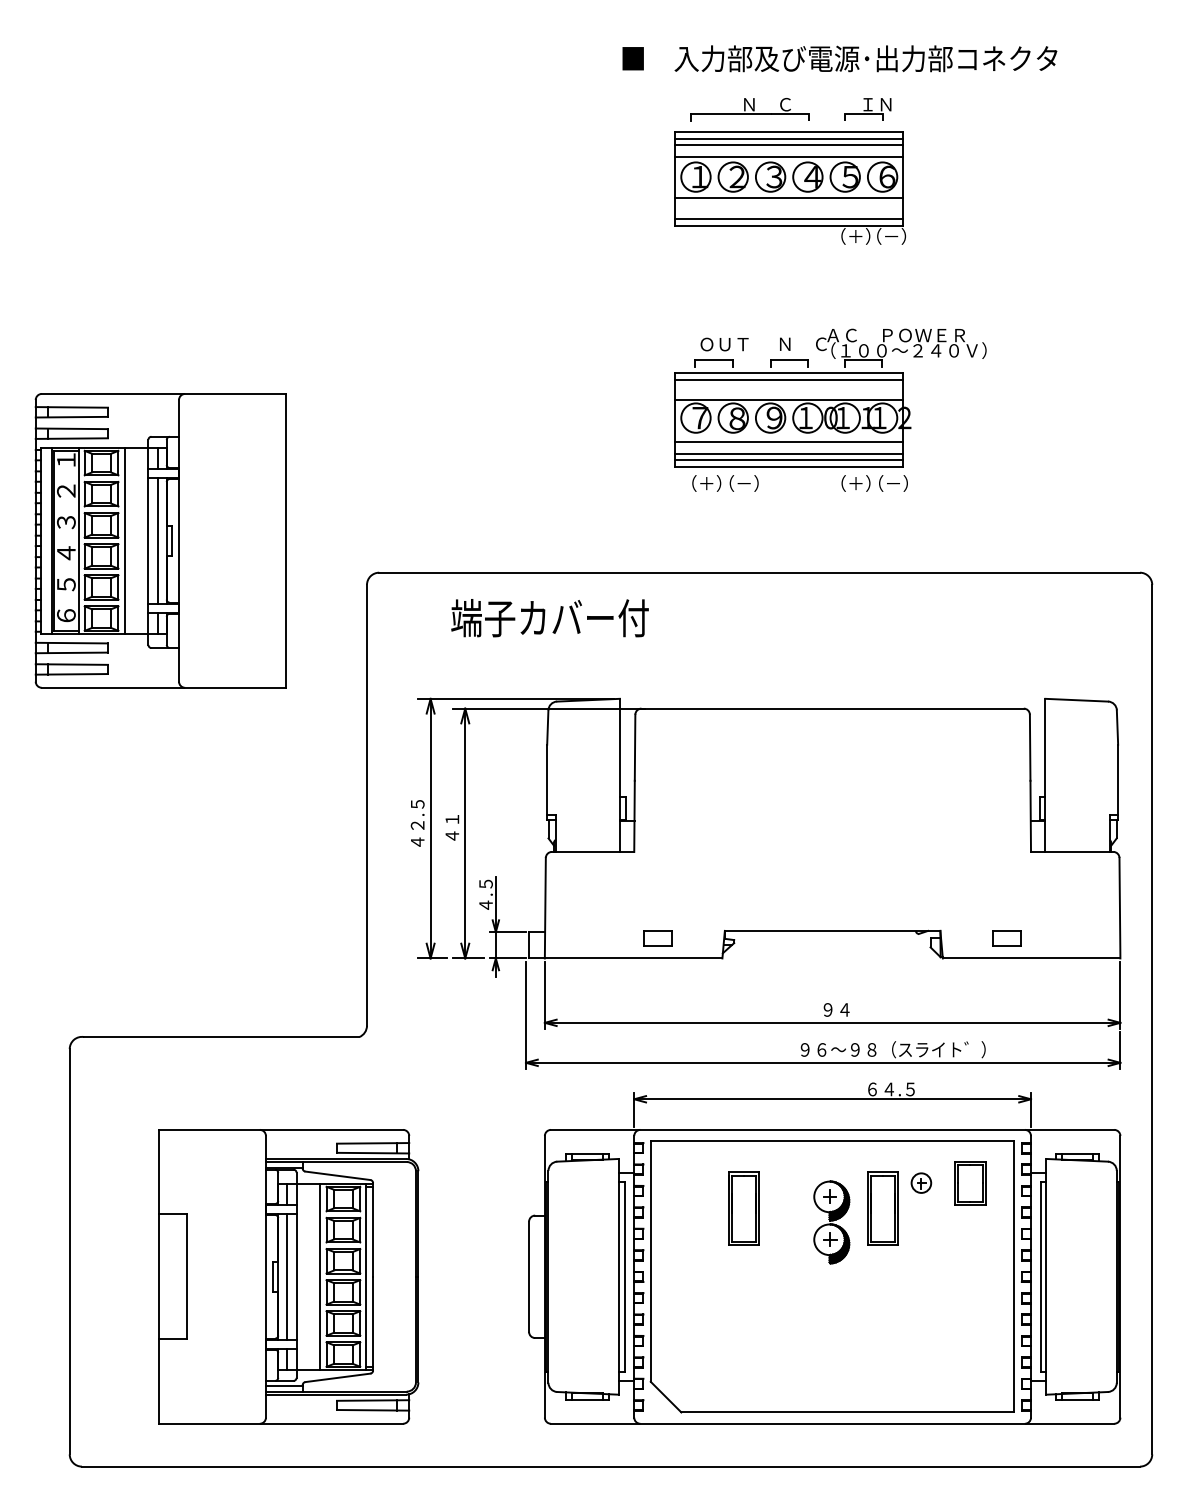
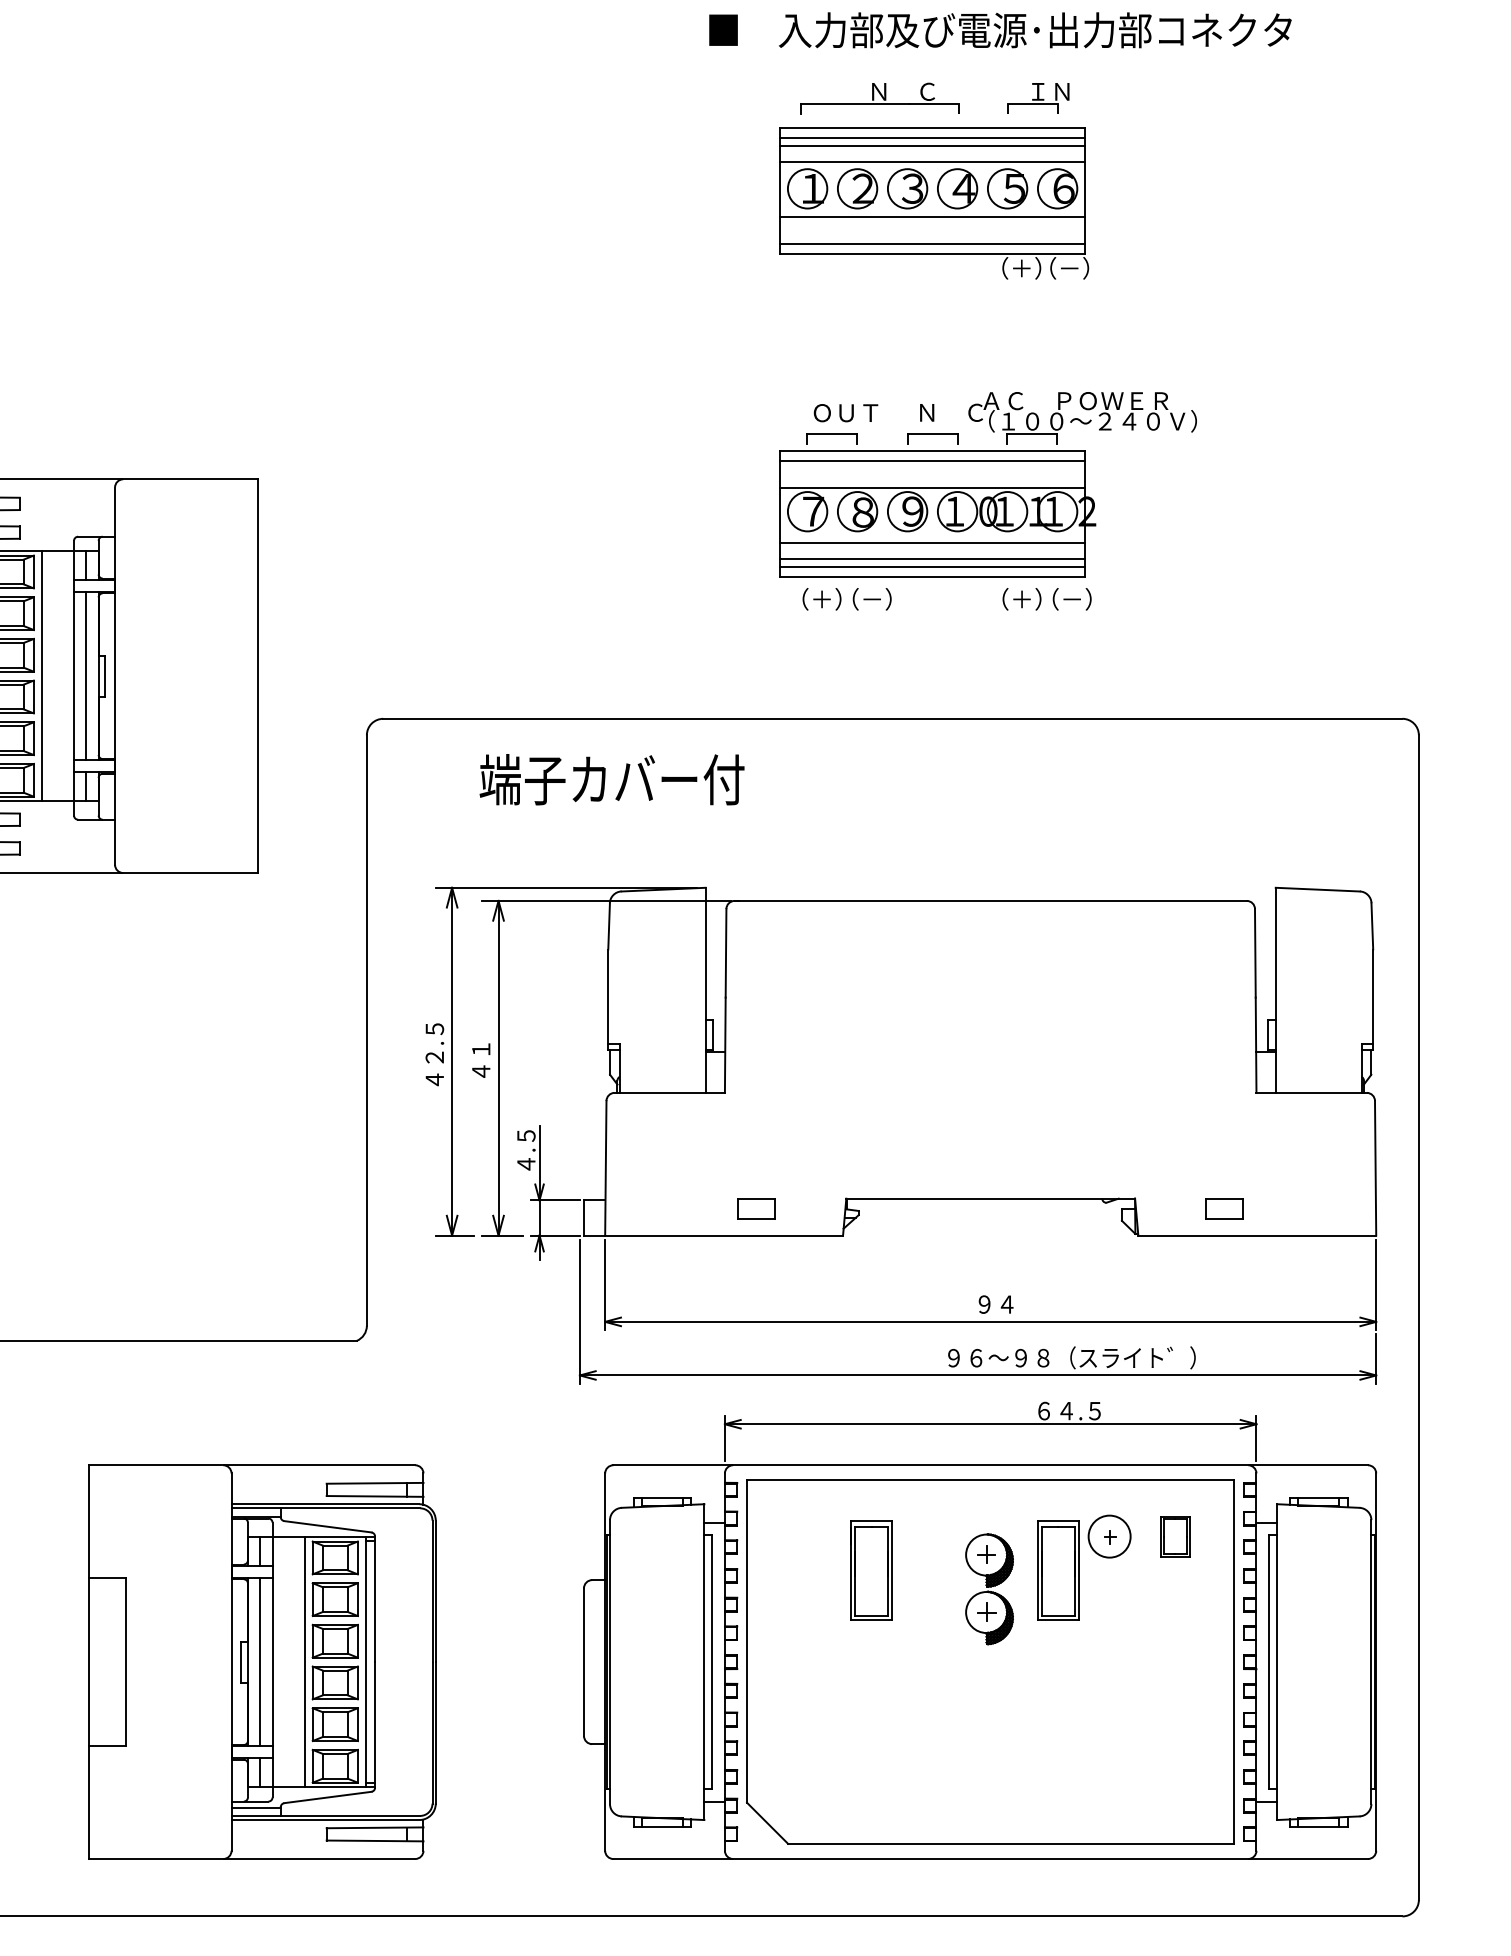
circle: (921, 1182) -> (1109, 1535), size x1.6
part: (970, 1183) -> (1175, 1537), size x0.7

